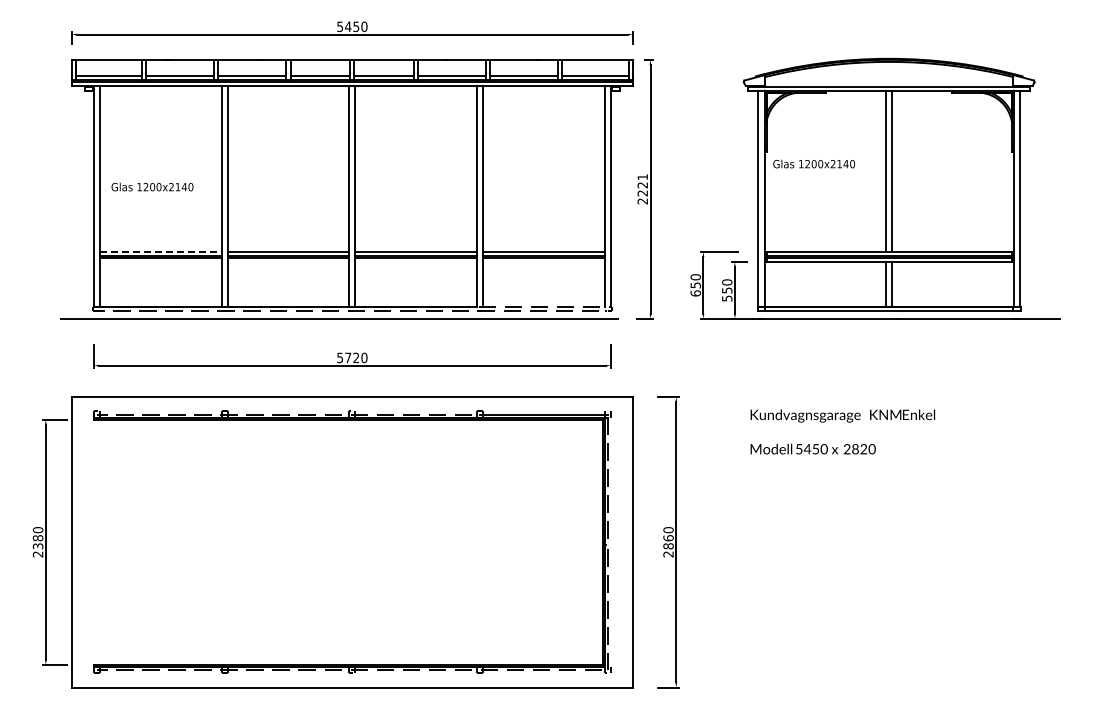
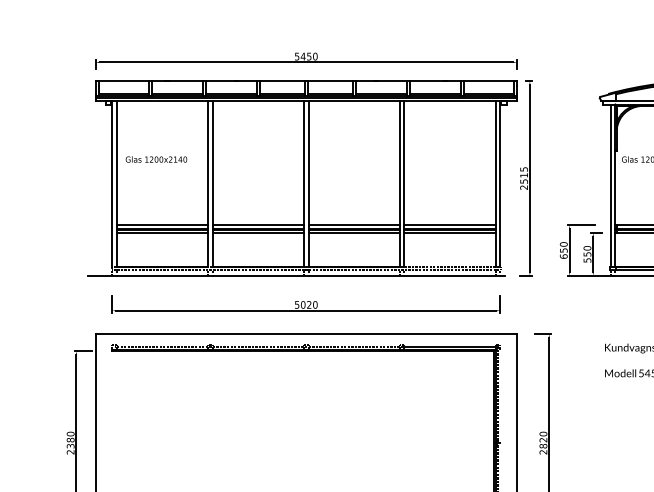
text: (642, 185) -> (523, 175), 2221 -> 2515
text: (152, 186) -> (156, 159), moved
line: (160, 251) -> (162, 225), dashed -> solid
line: (160, 262) -> (162, 233), added
line: (288, 262) -> (258, 233), added
line: (415, 262) -> (353, 233), added
line: (543, 262) -> (449, 233), added
text: (348, 357) -> (303, 304), 5720 -> 5020
text: (668, 538) -> (543, 440), 2860 -> 2820

